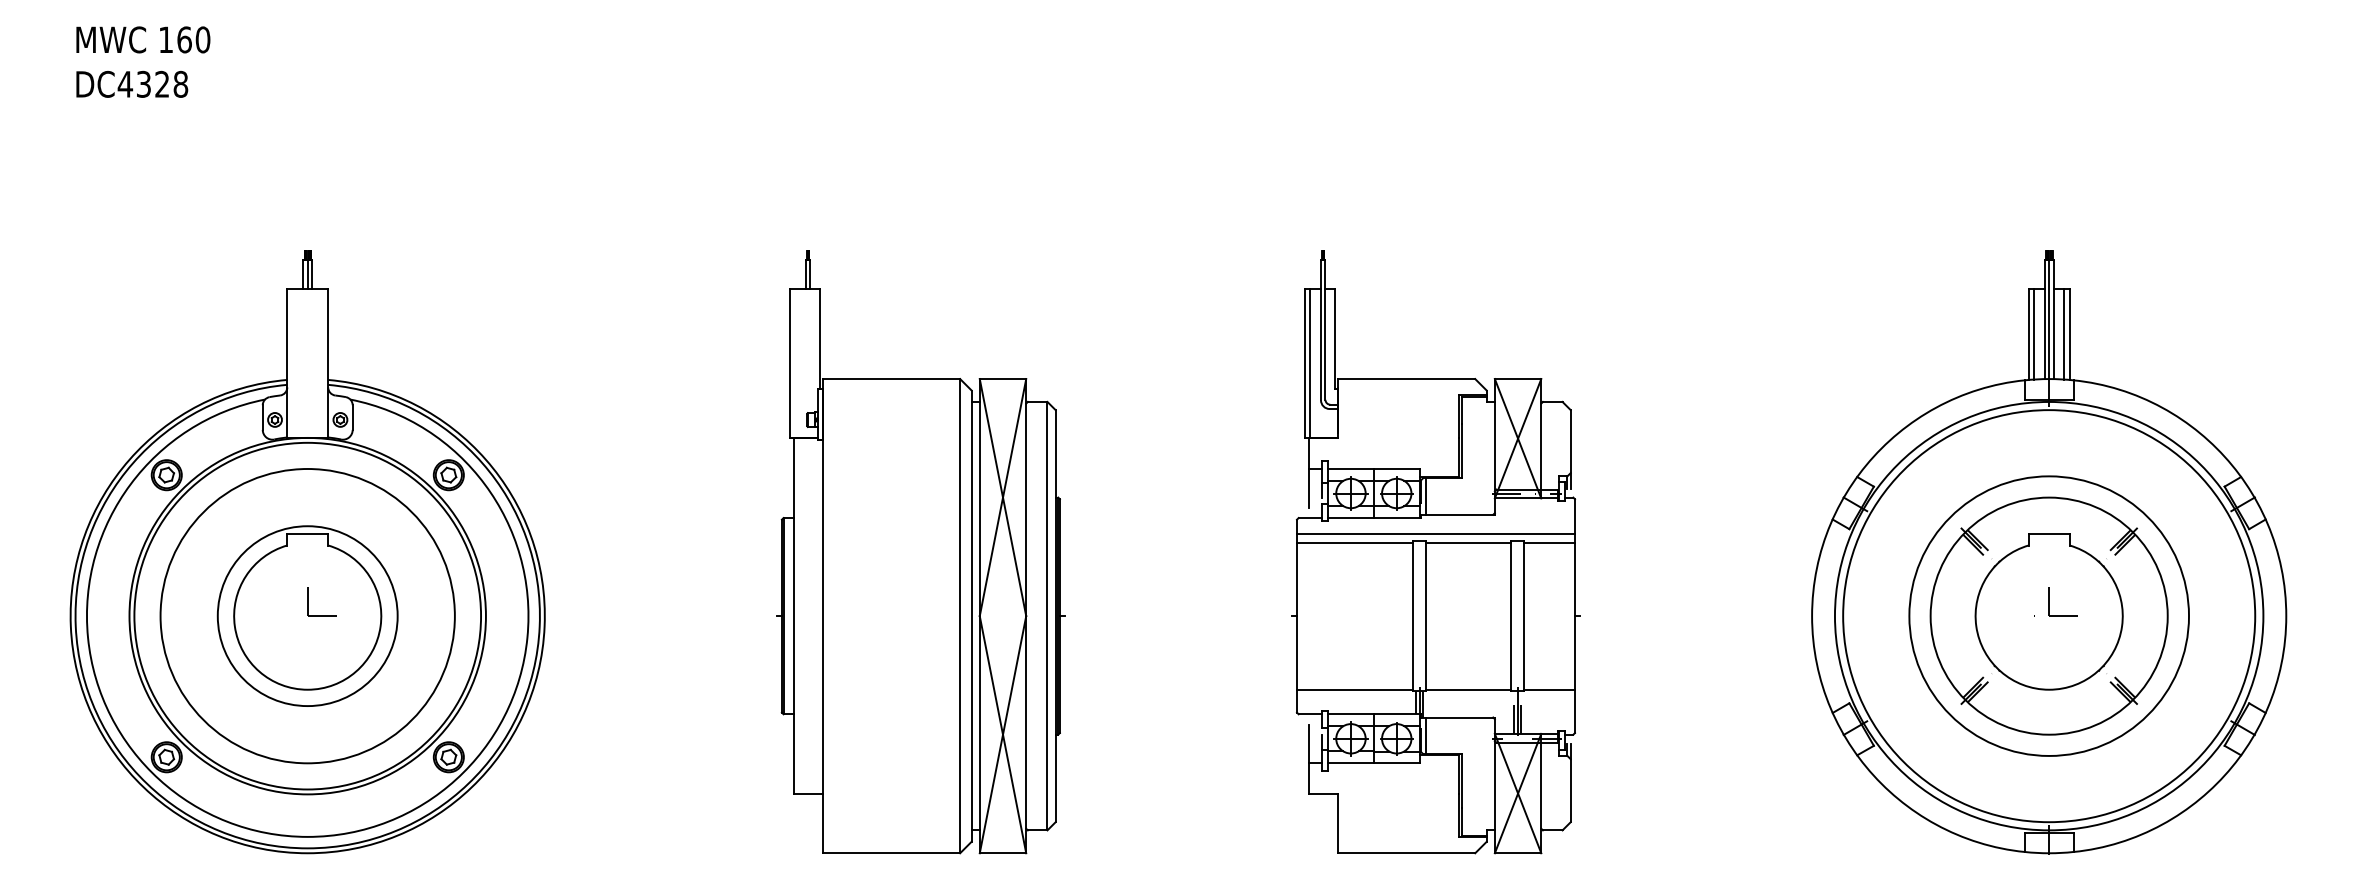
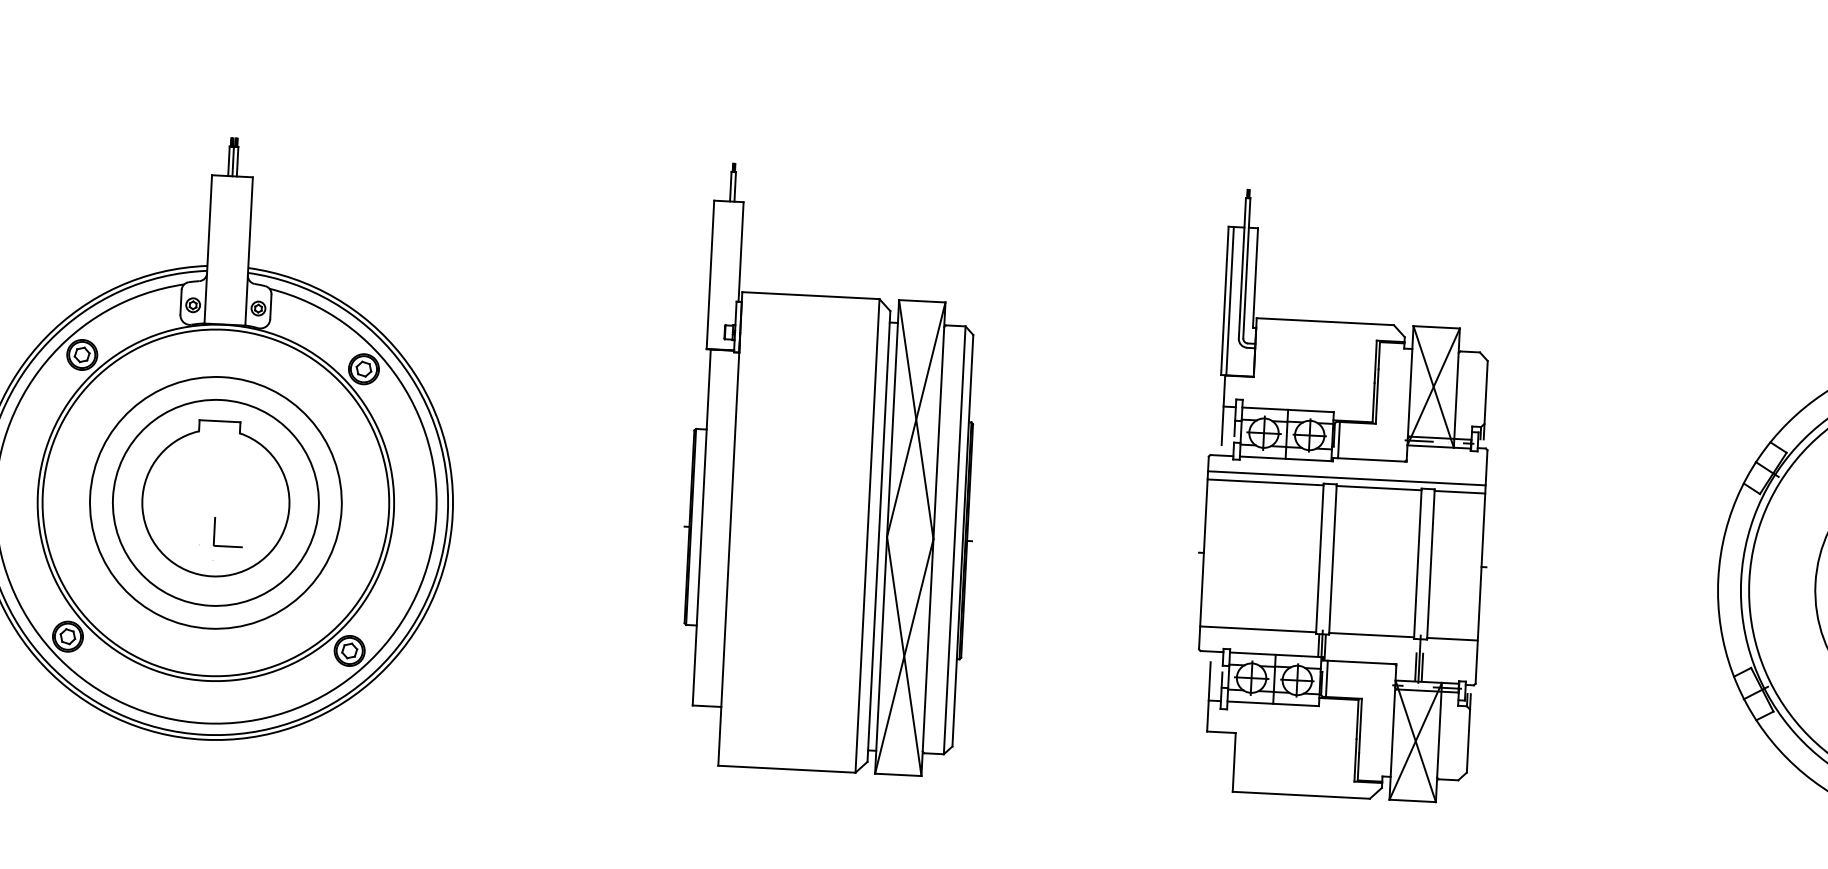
part: (308, 601) -> (215, 531), moved
circle: (307, 616) -> (215, 503), size x0.7
circle: (307, 616) -> (215, 503), size x1.4

